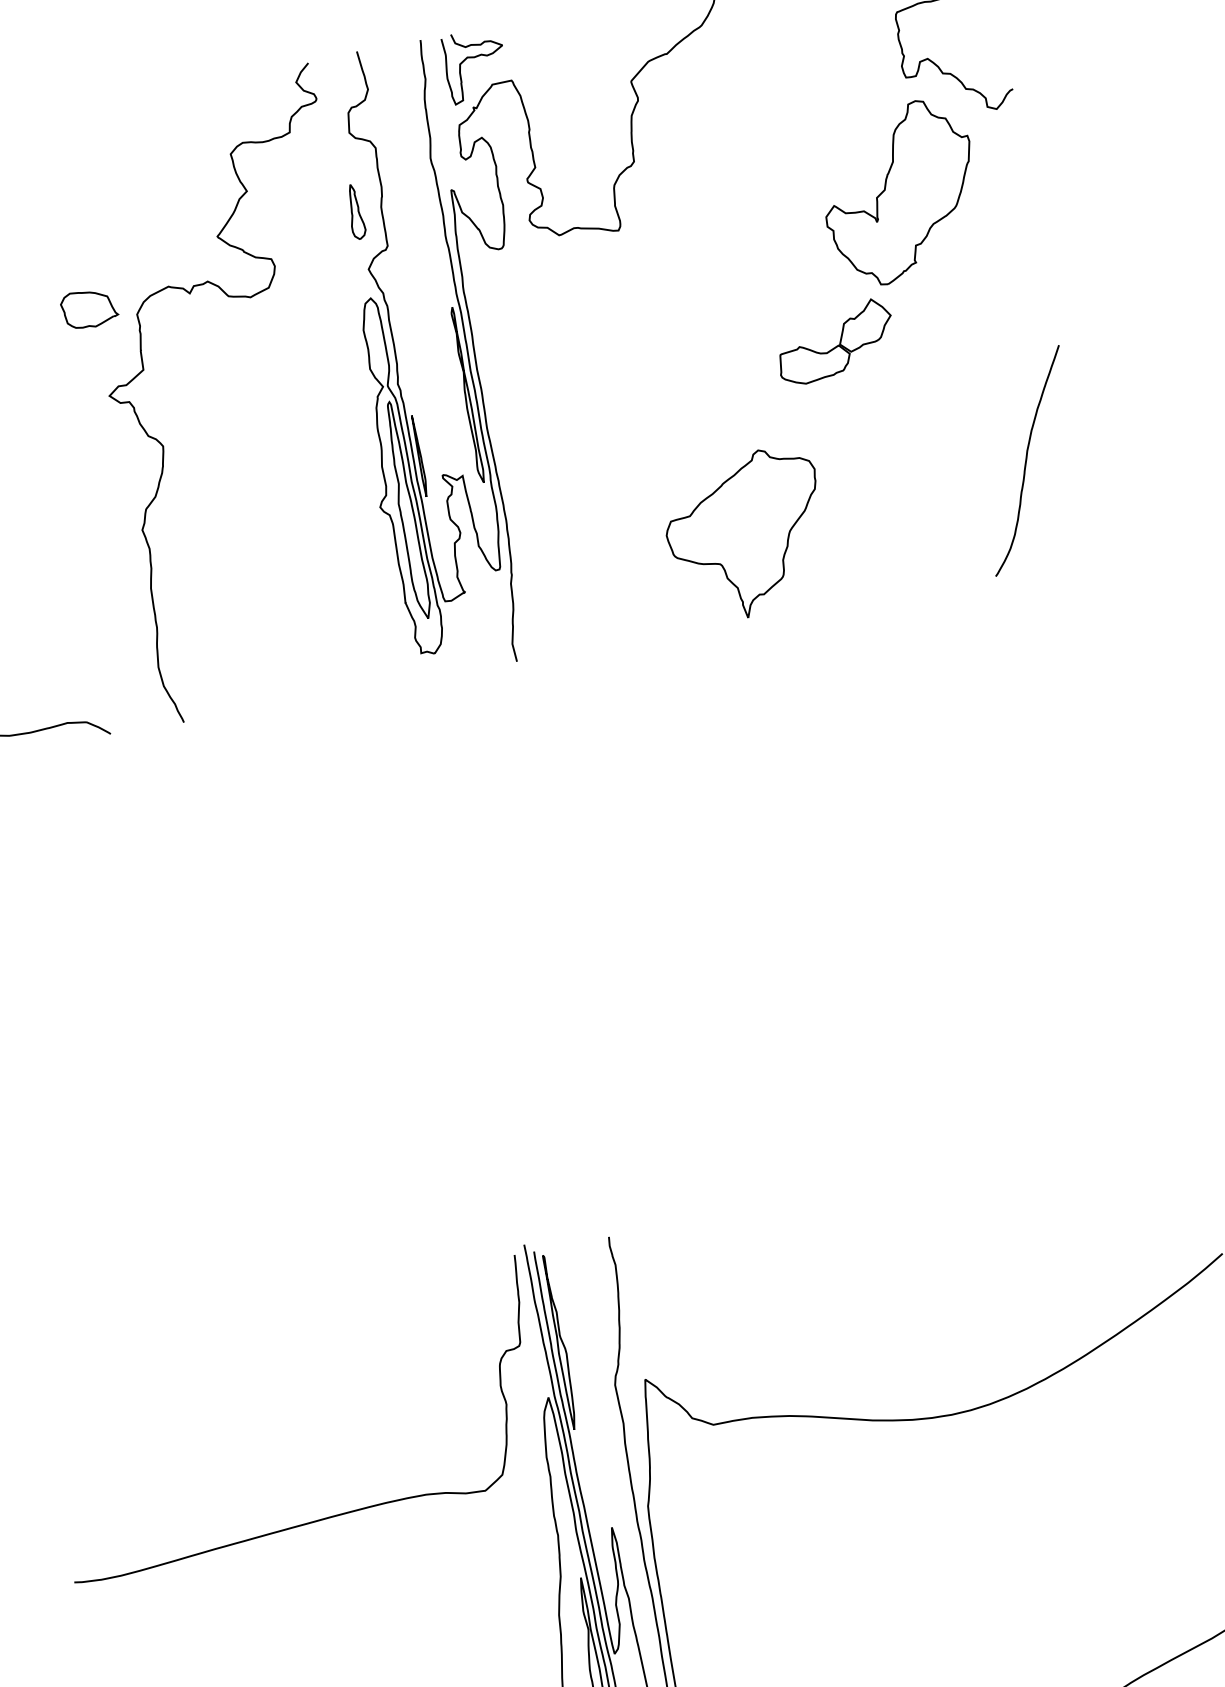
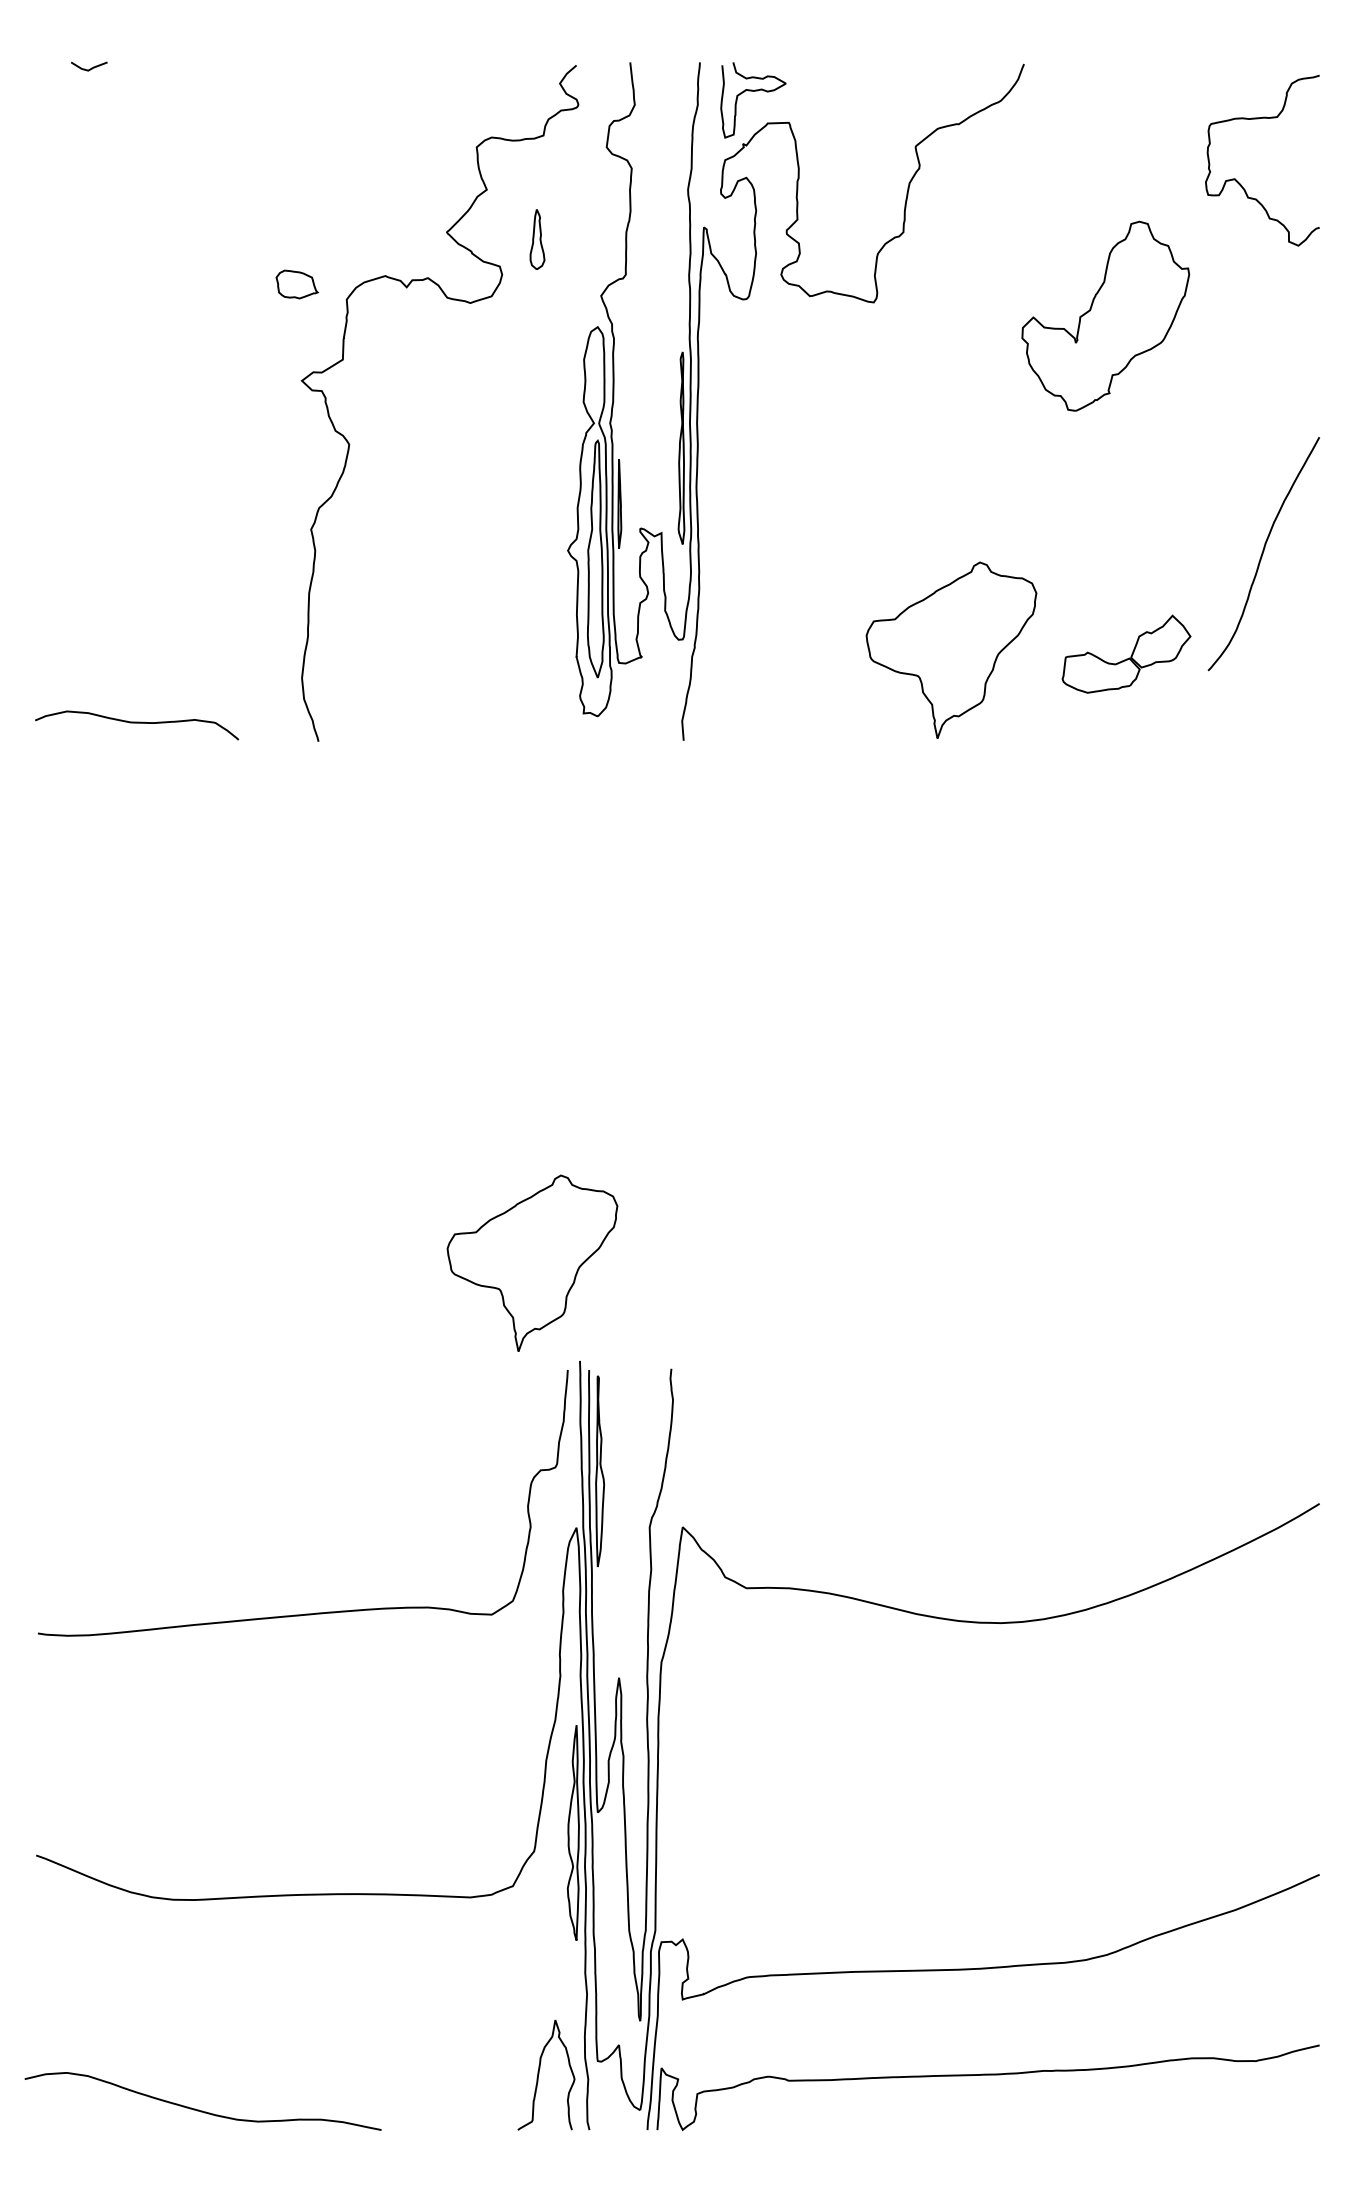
part: (899, 192) -> (1105, 315), moved
part: (355, 211) -> (537, 239), moved
part: (88, 308) -> (296, 284), size x0.7
part: (835, 341) -> (1126, 653), moved
curve: (1027, 461) -> (1263, 554), moved
part: (464, 1162) -> (532, 1262), added

